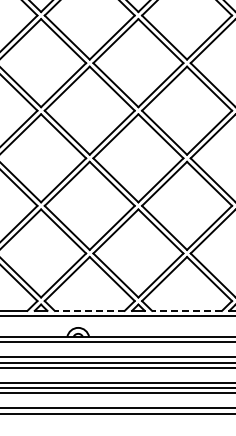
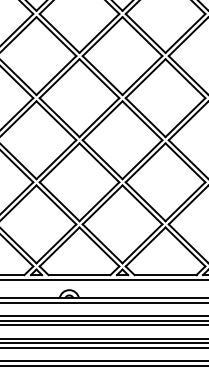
line: (89, 310) -> (79, 274), dashed -> solid
line: (187, 310) -> (165, 274), dashed -> solid

